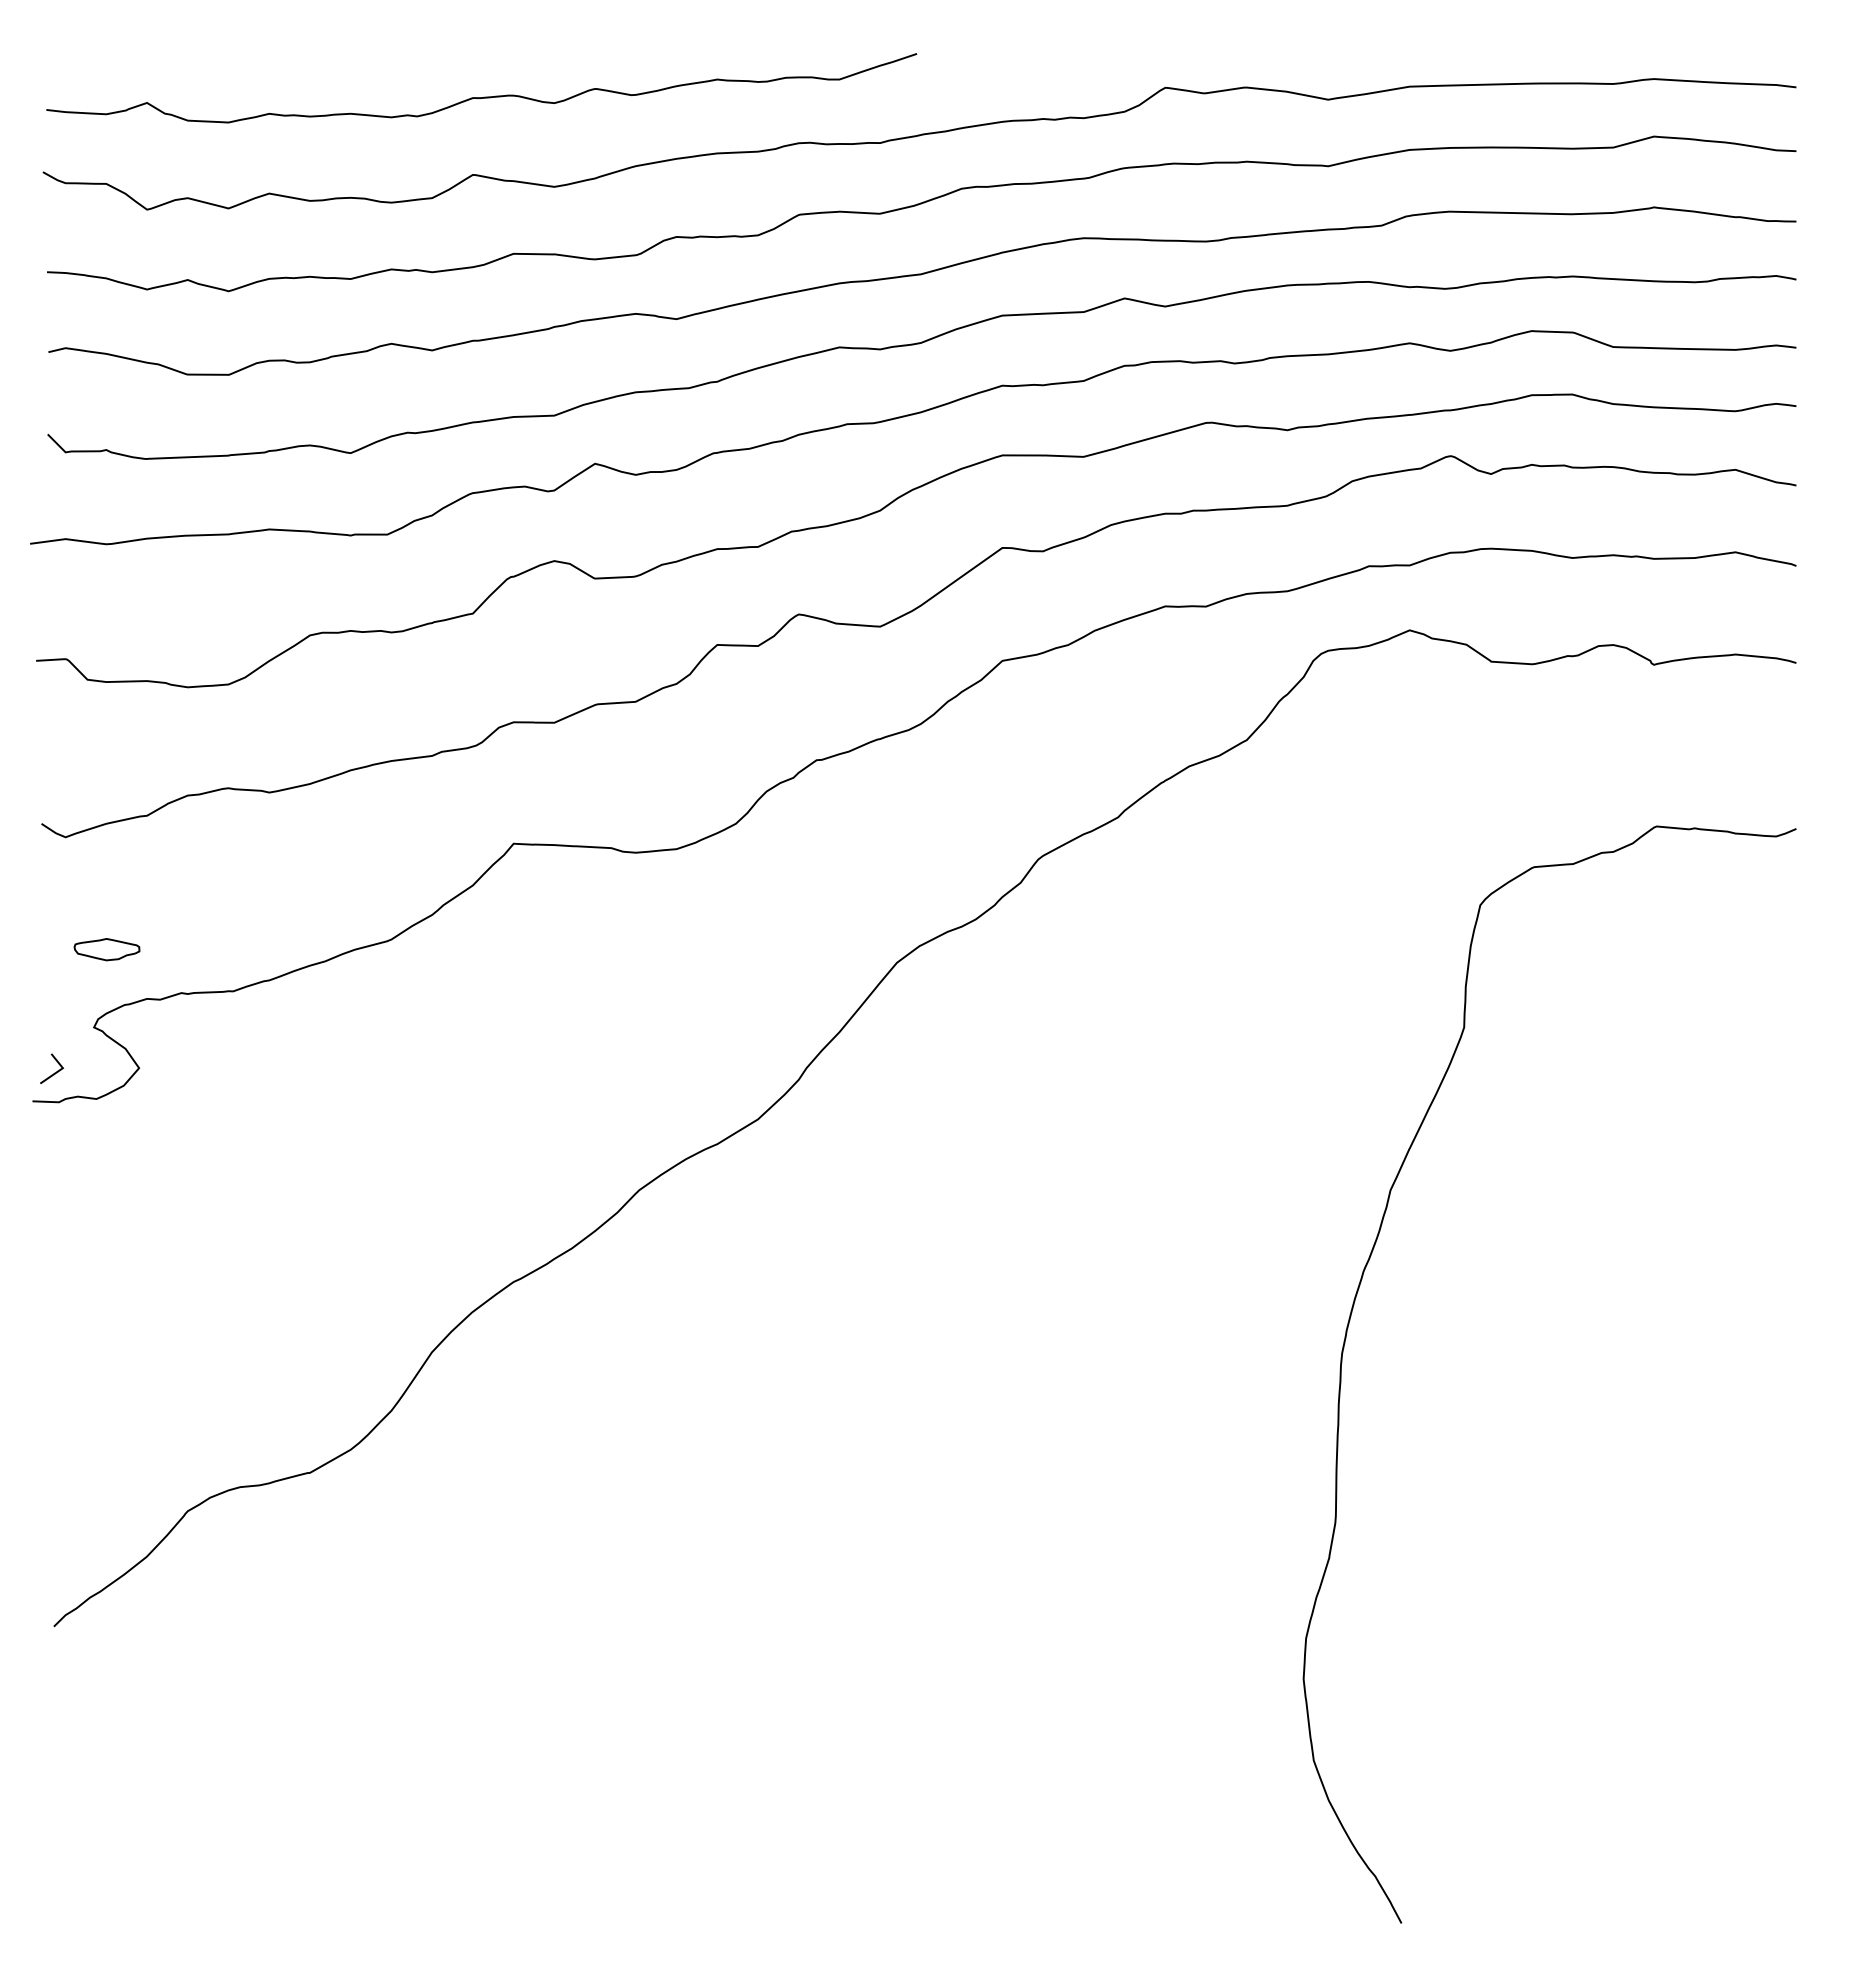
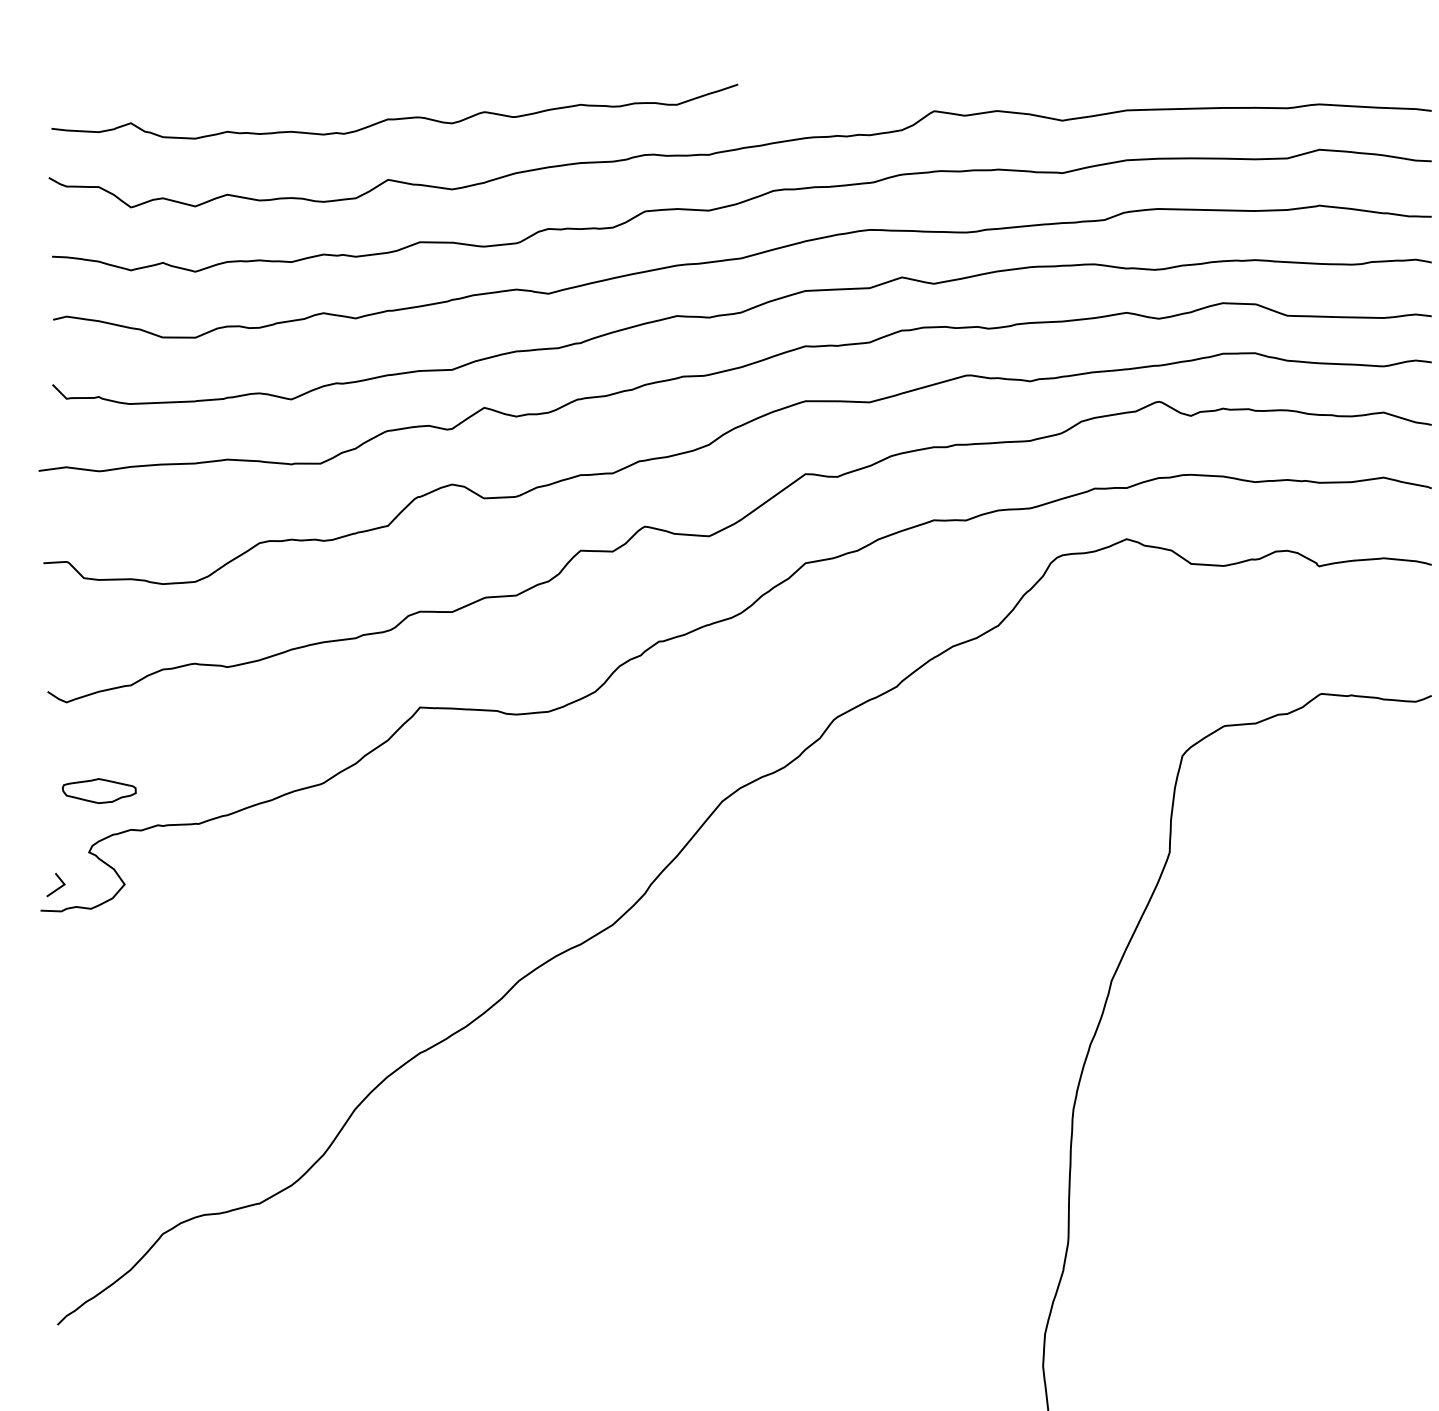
part: (106, 949) -> (98, 790), size x1.43

